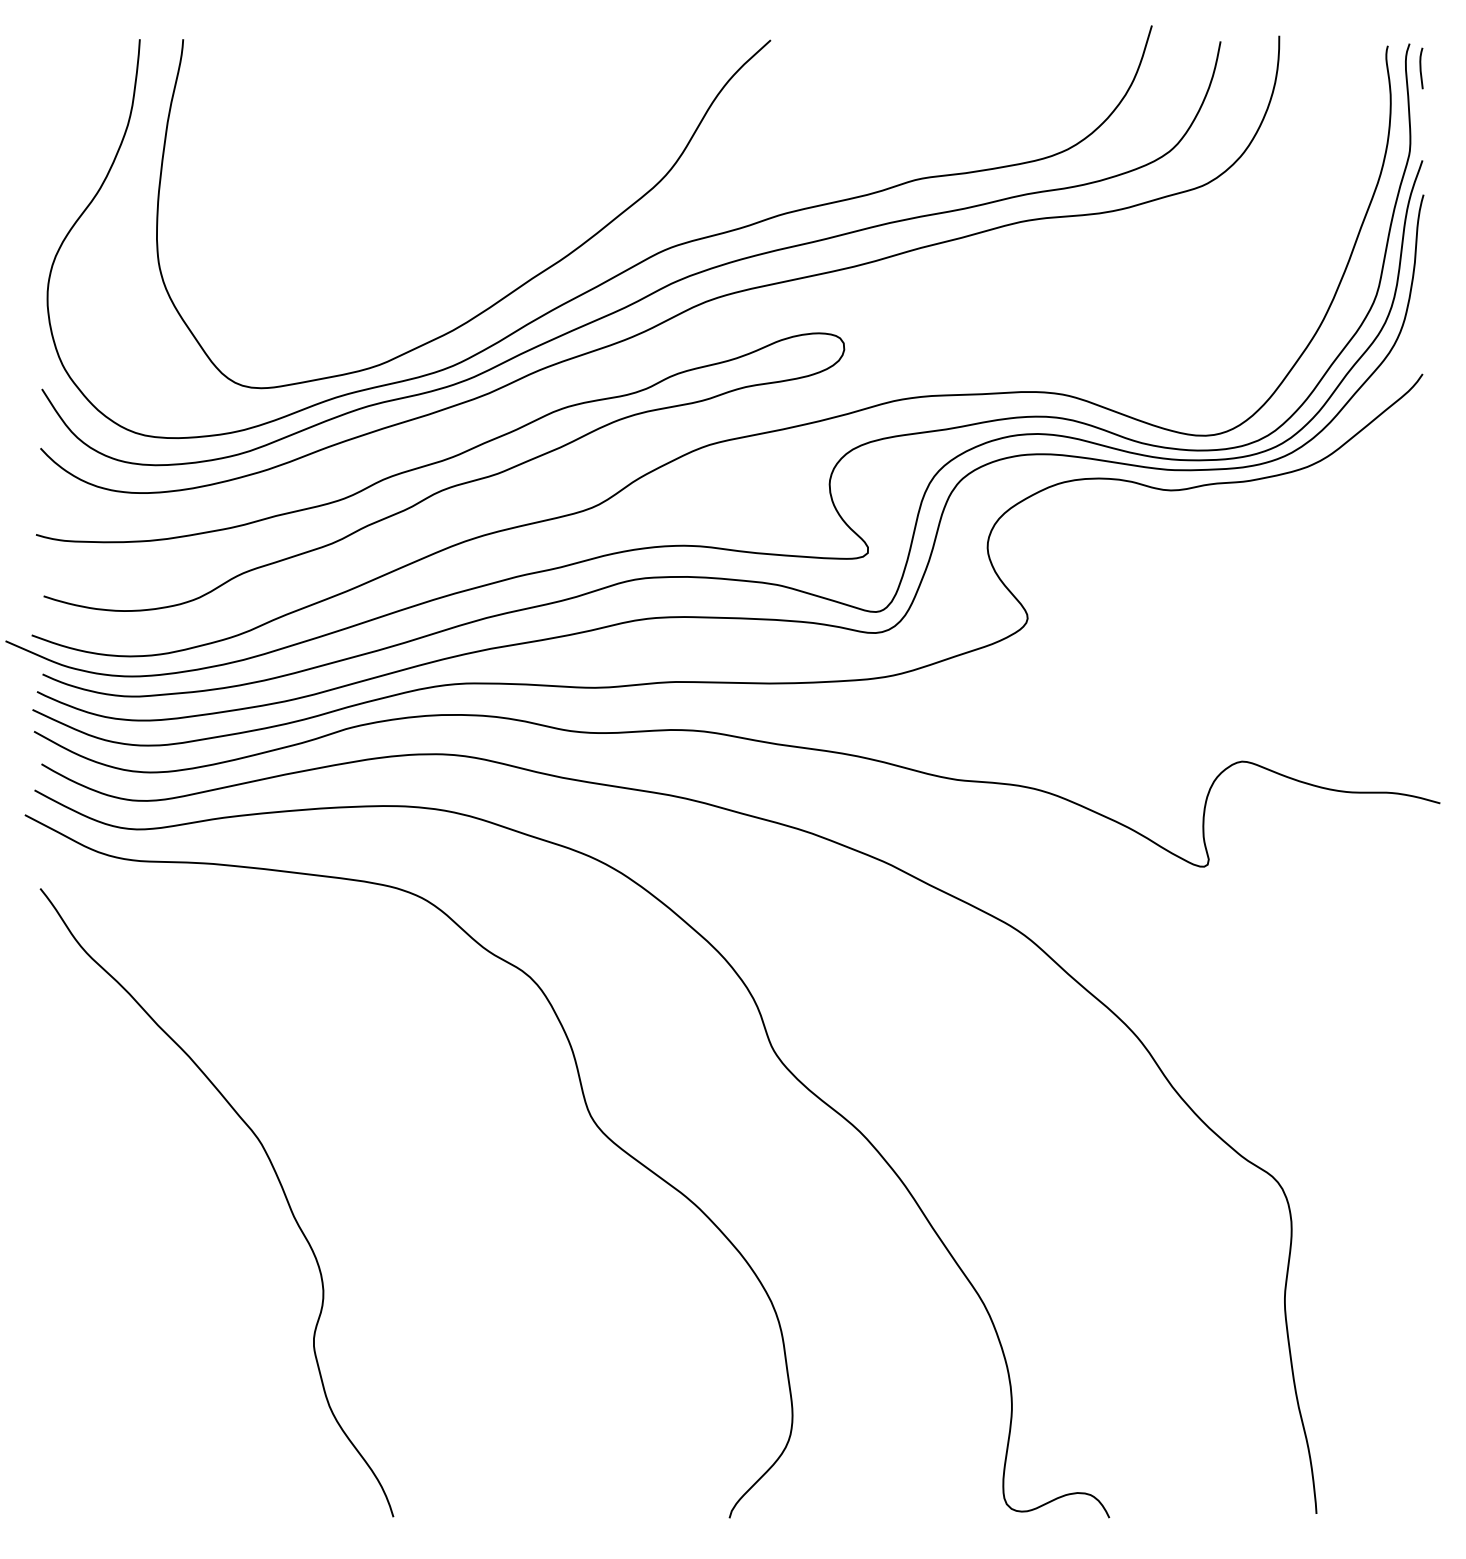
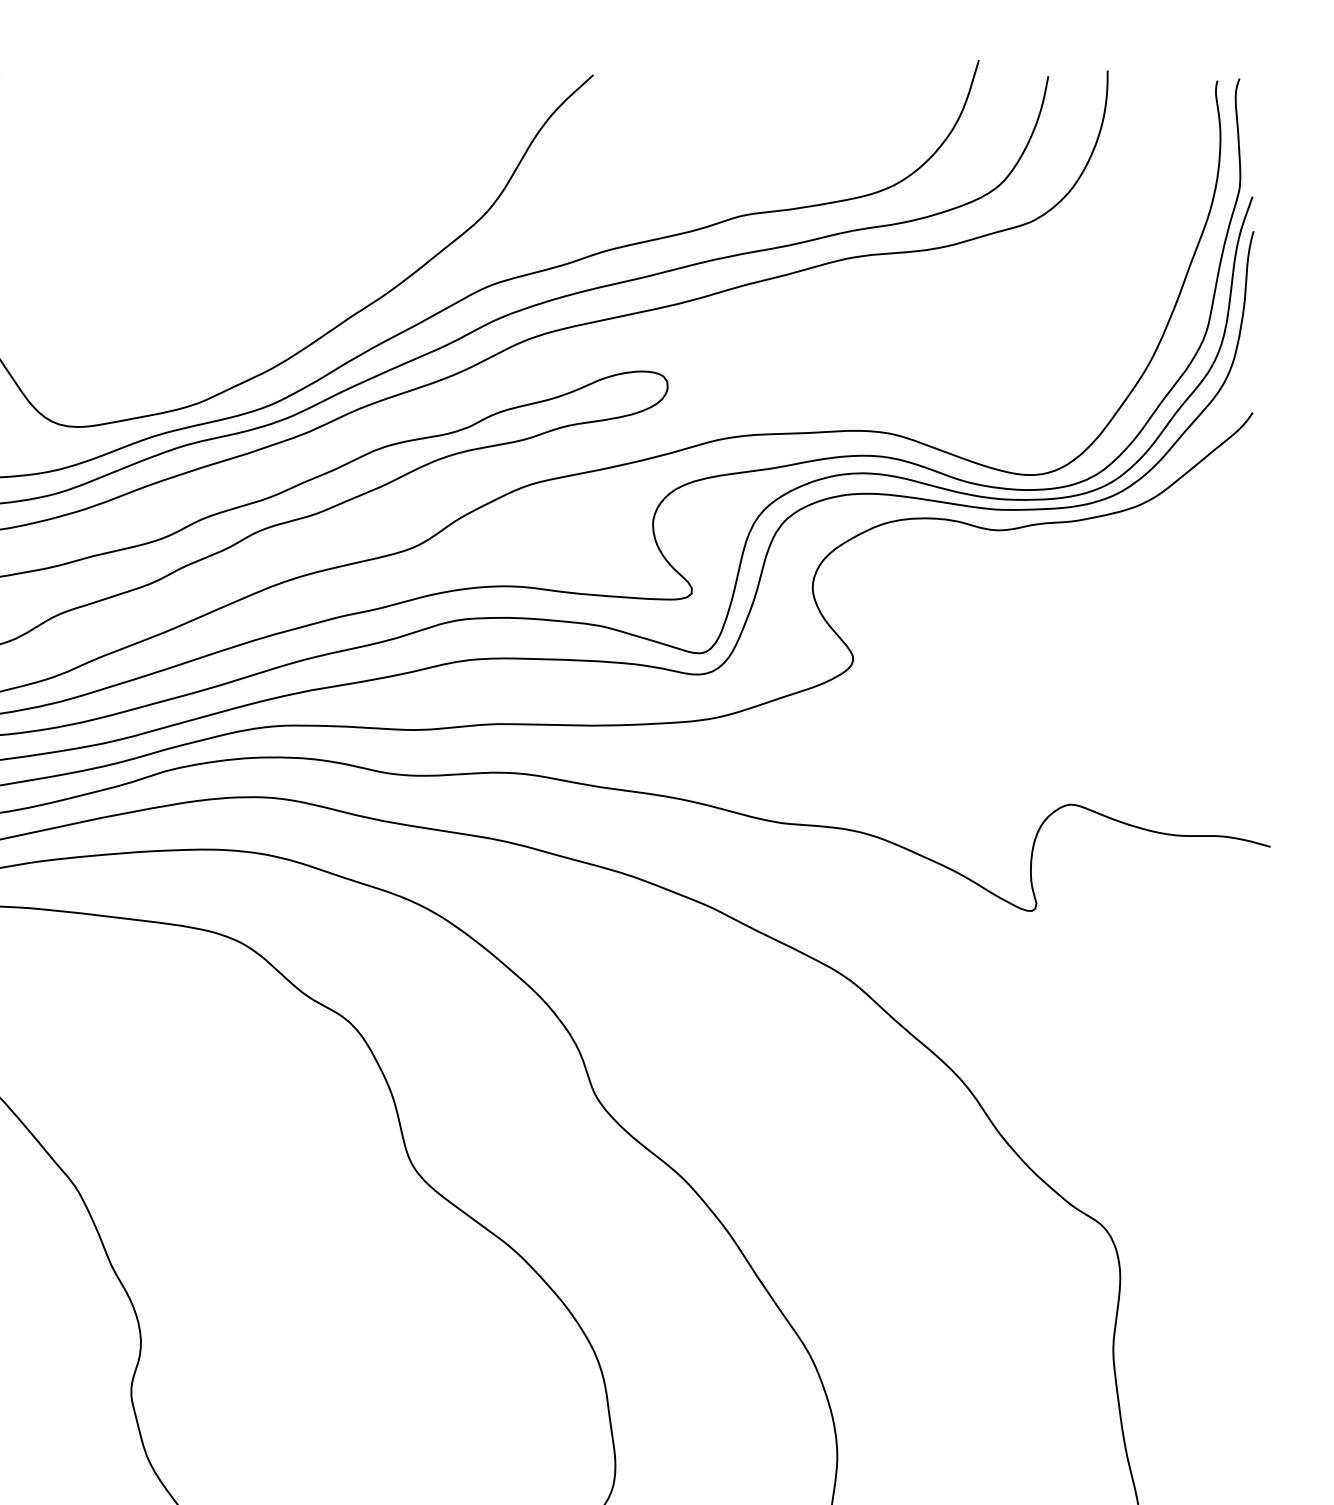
curve: (1421, 68) -> (1251, 103), removed

